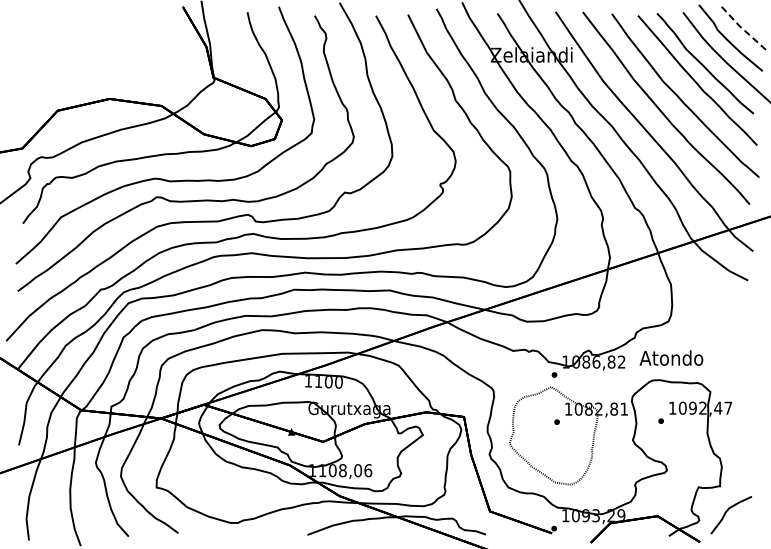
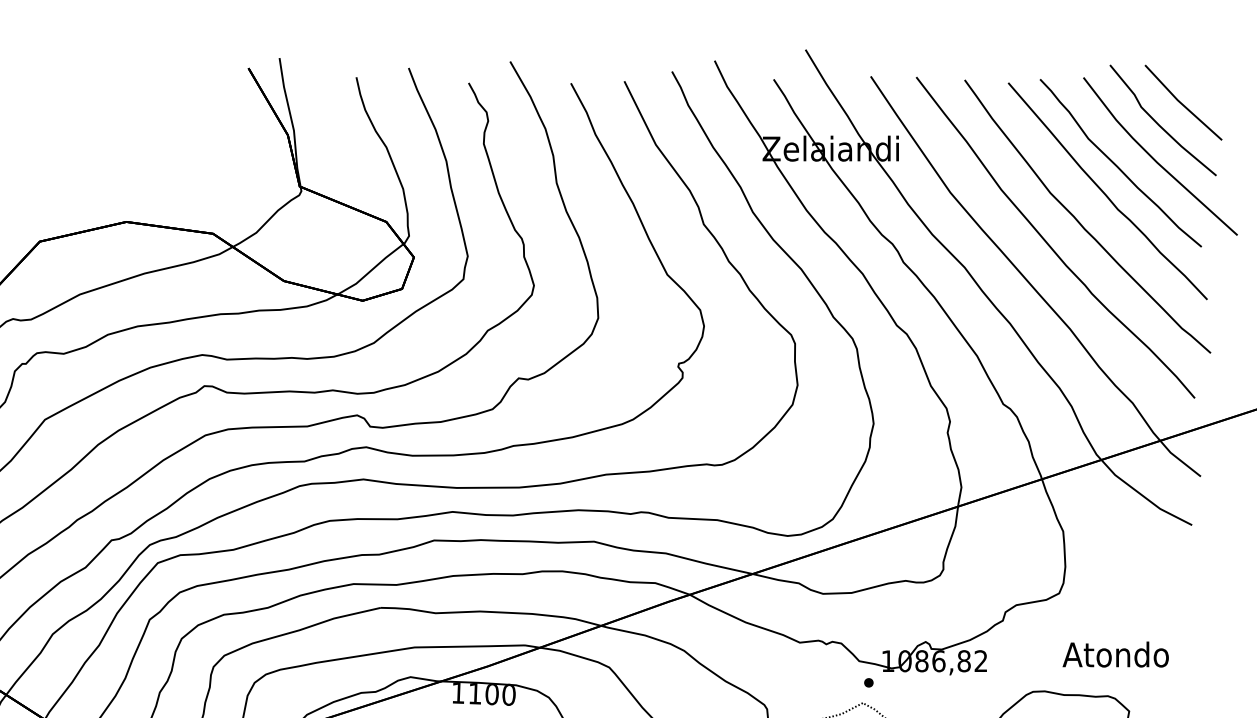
line: (741, 27) -> (1181, 102), dashed -> solid
text: (671, 357) -> (1115, 653), moved

